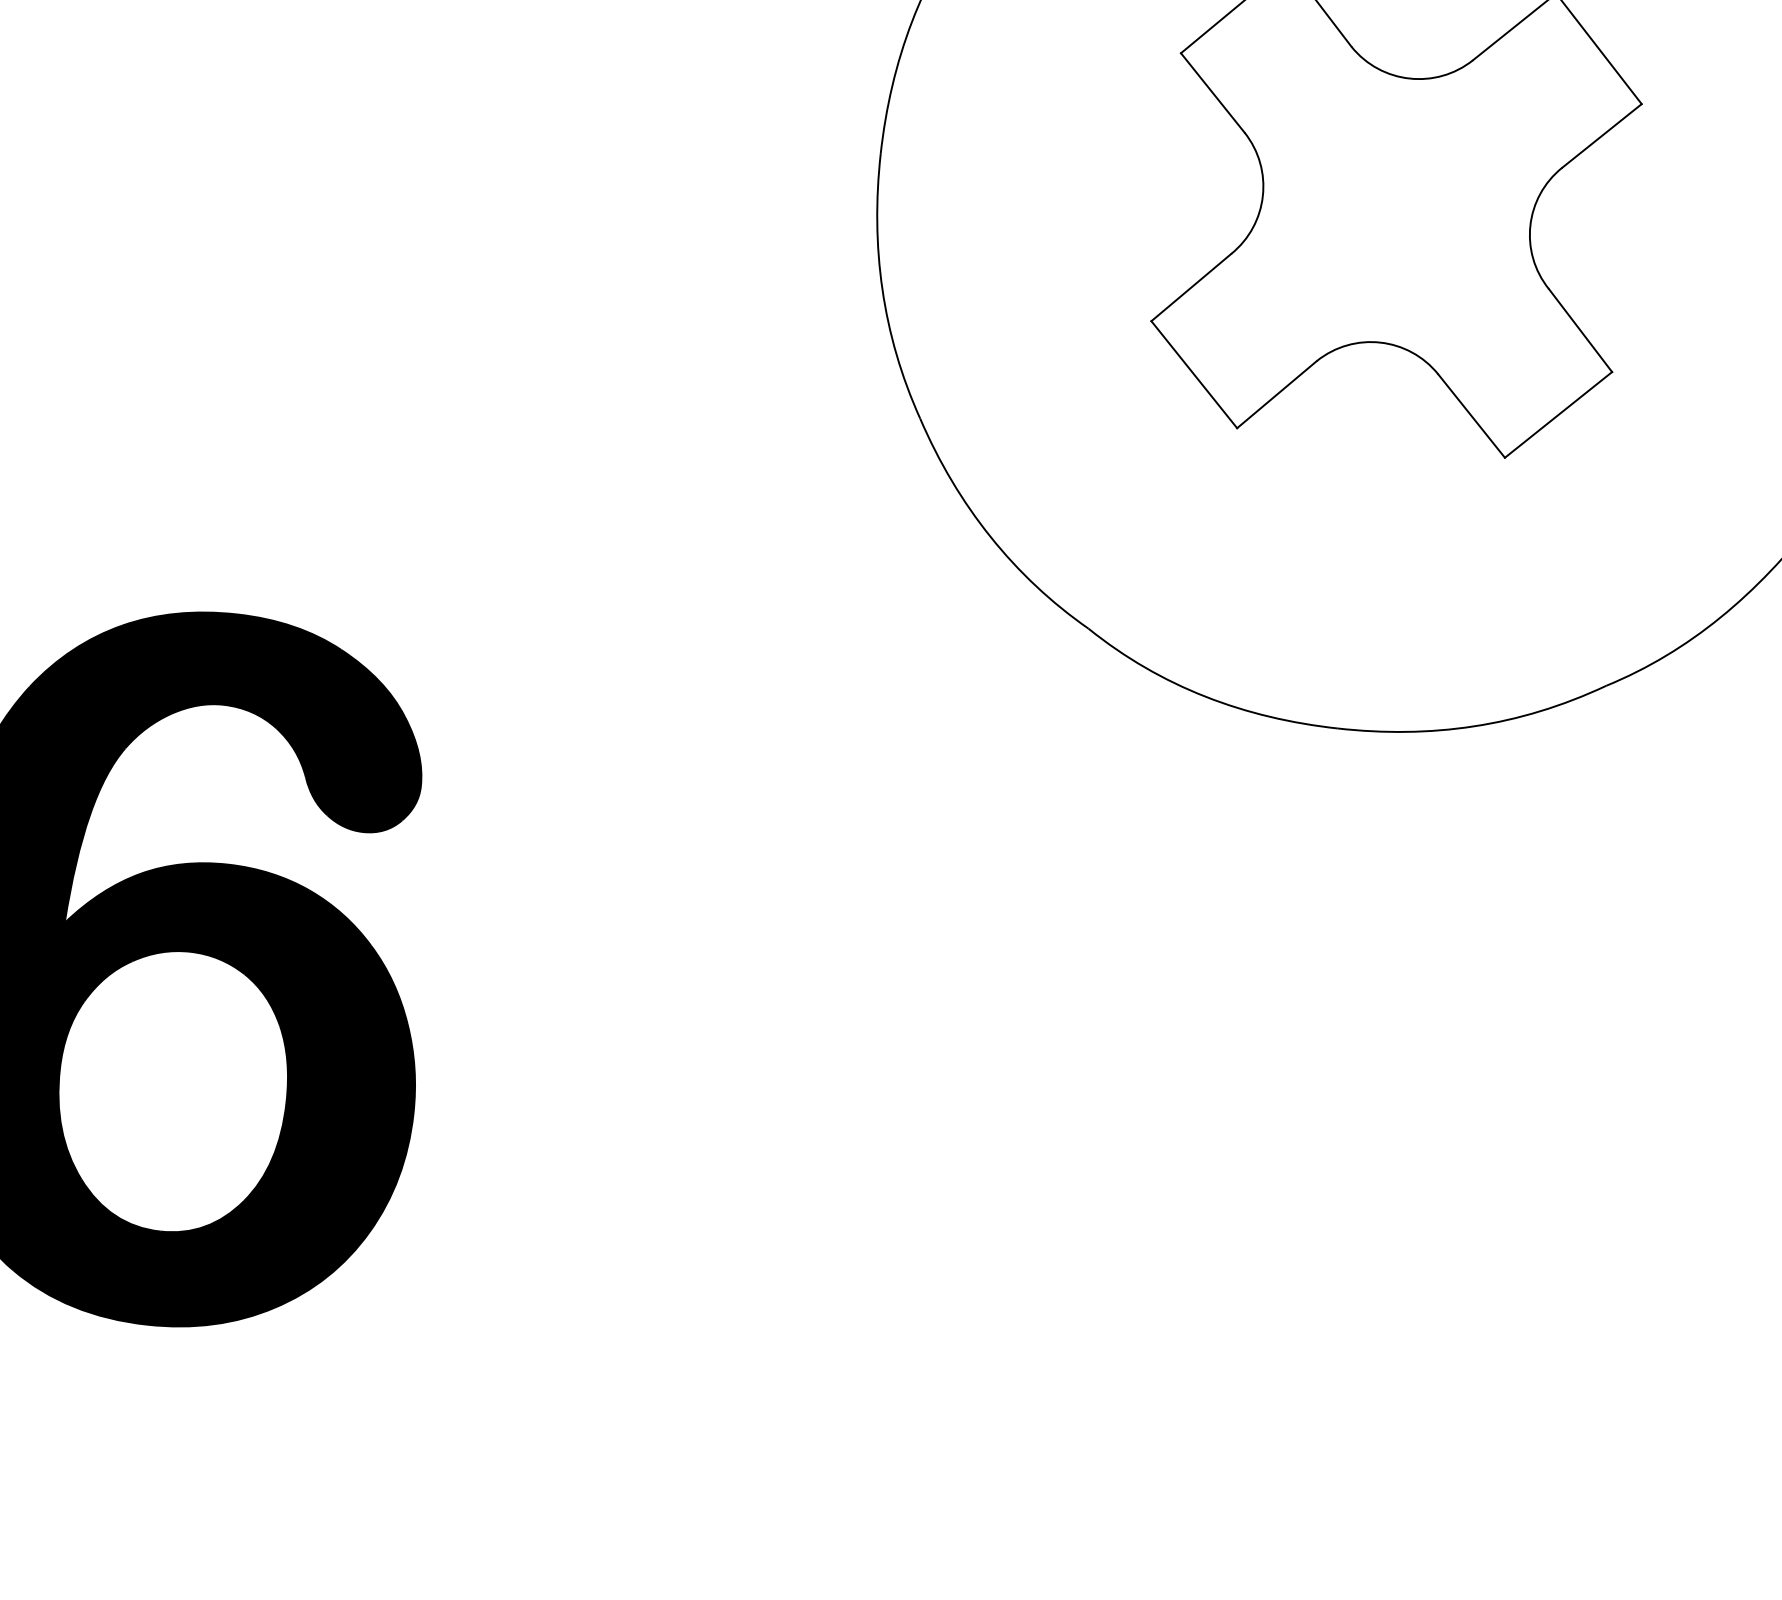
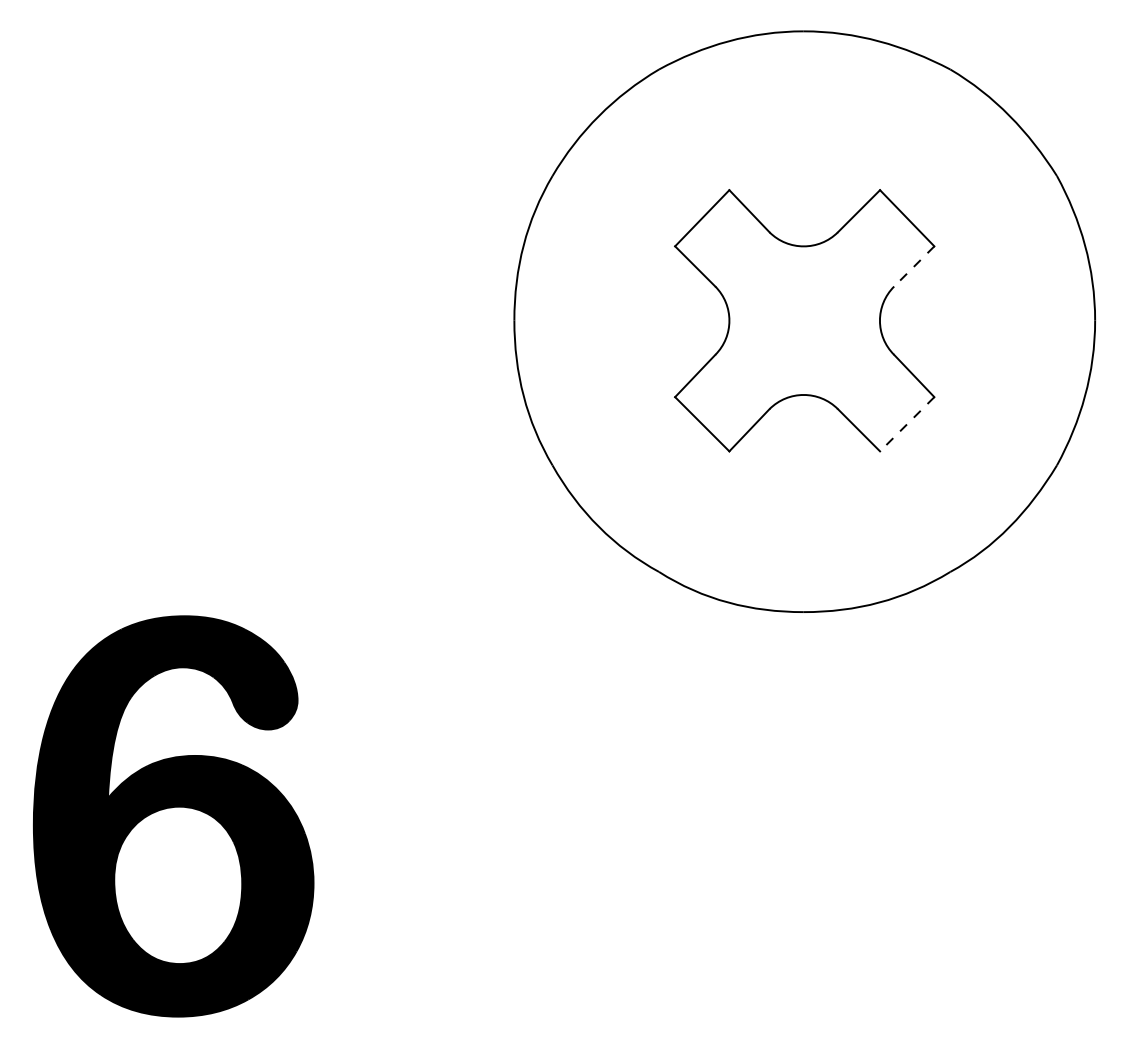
line: (1600, 135) -> (913, 266), solid -> dashed
line: (1557, 415) -> (906, 424), solid -> dashed

